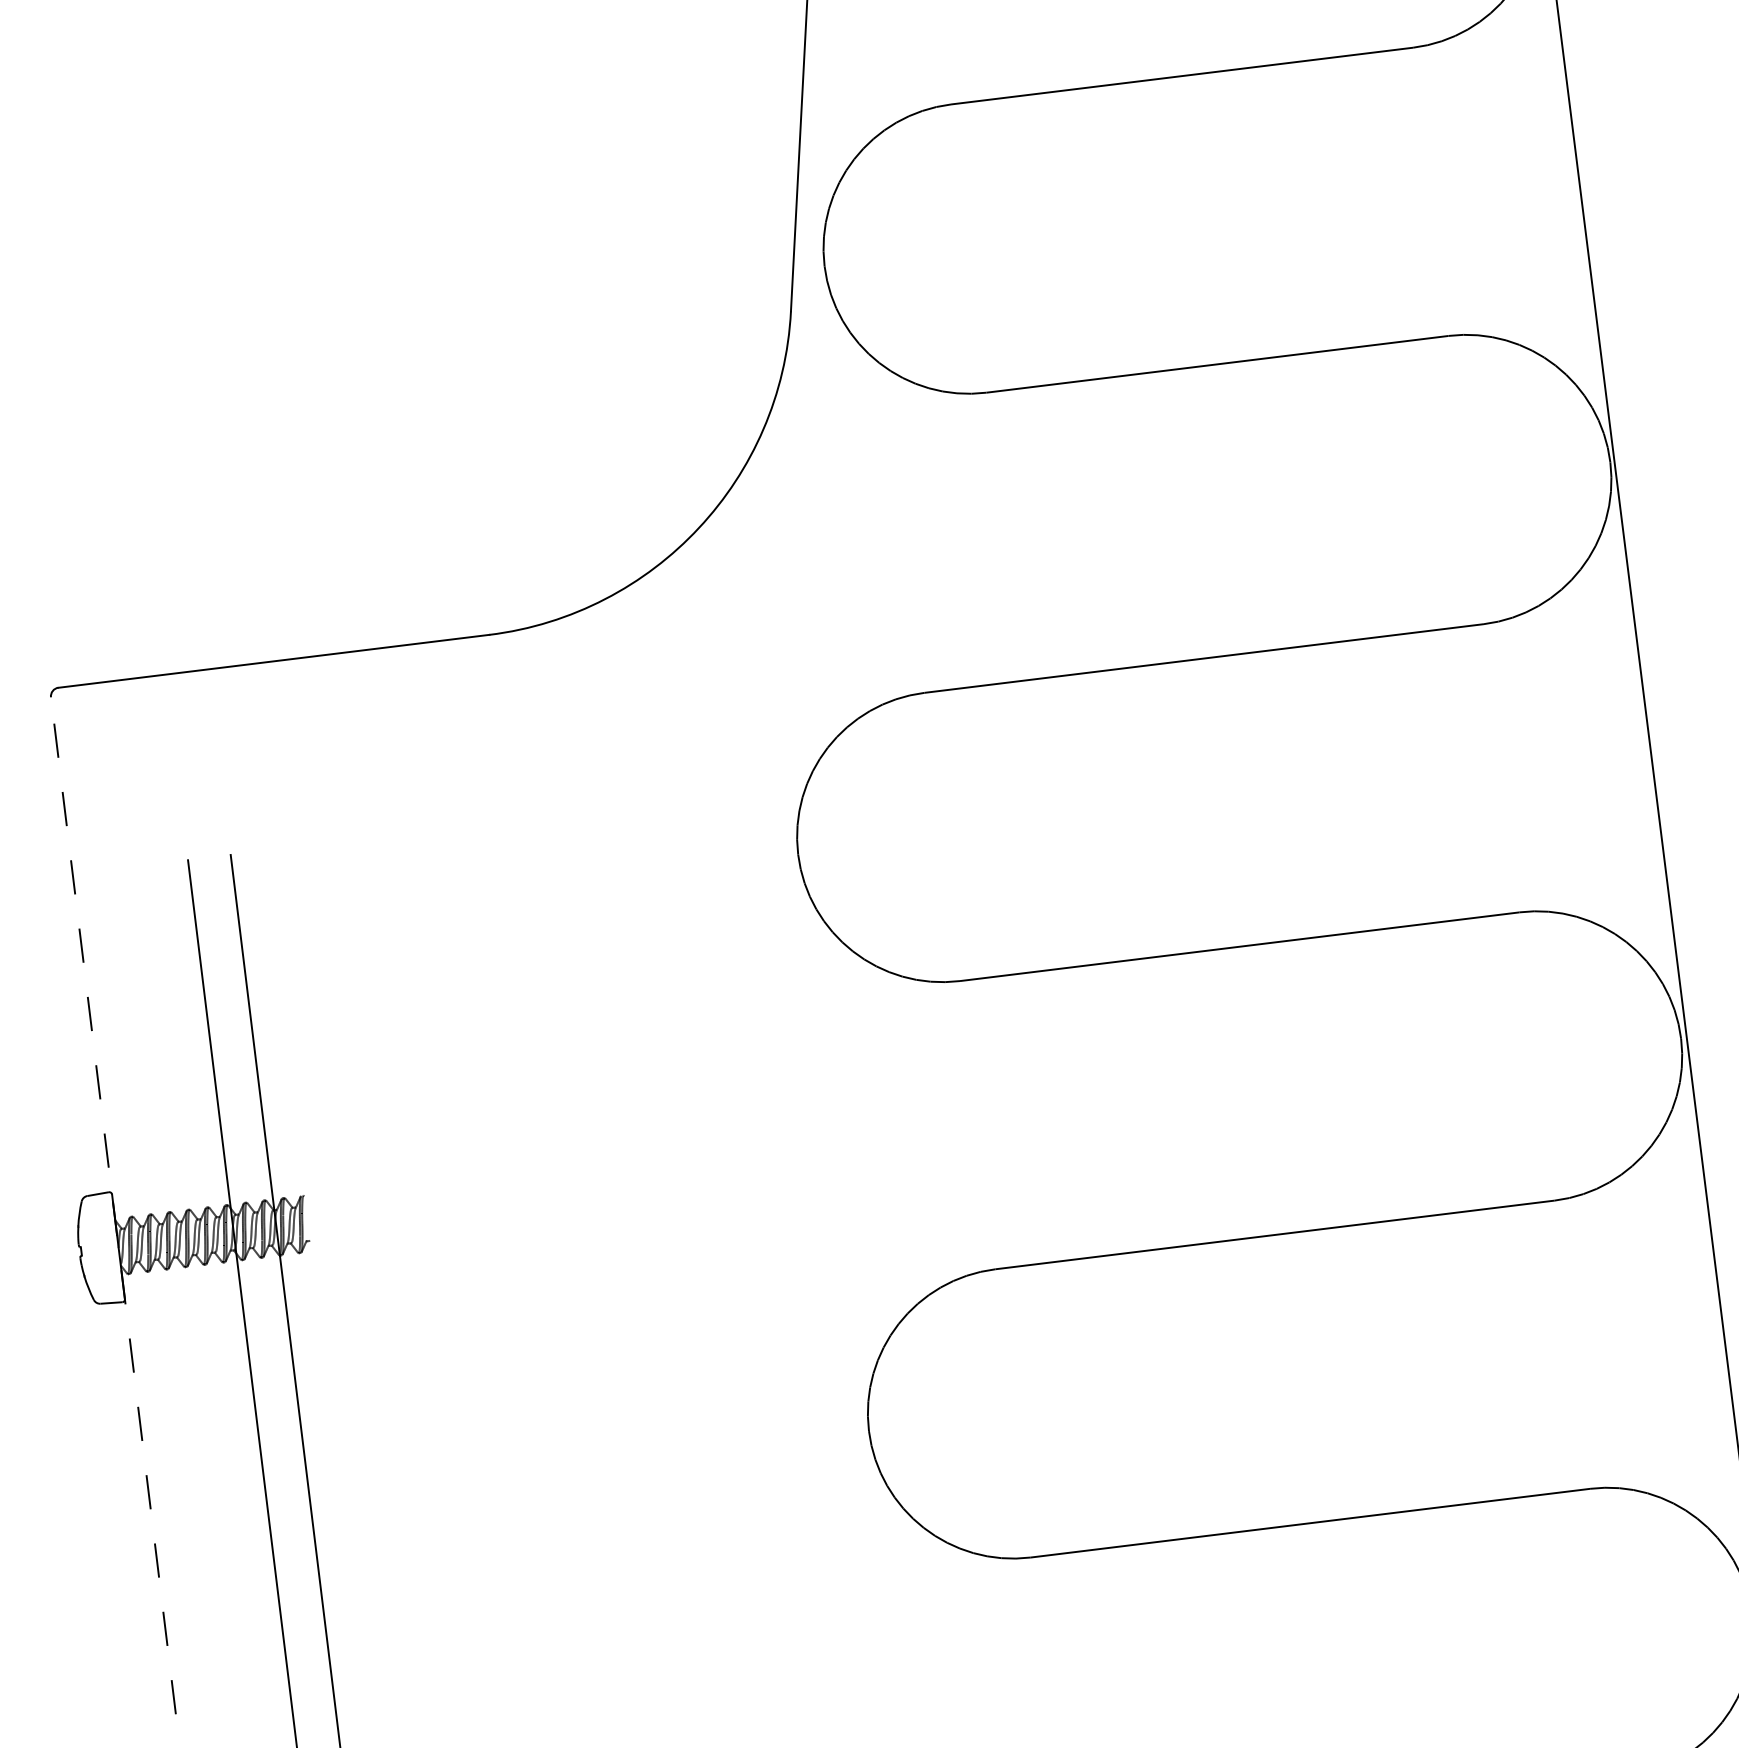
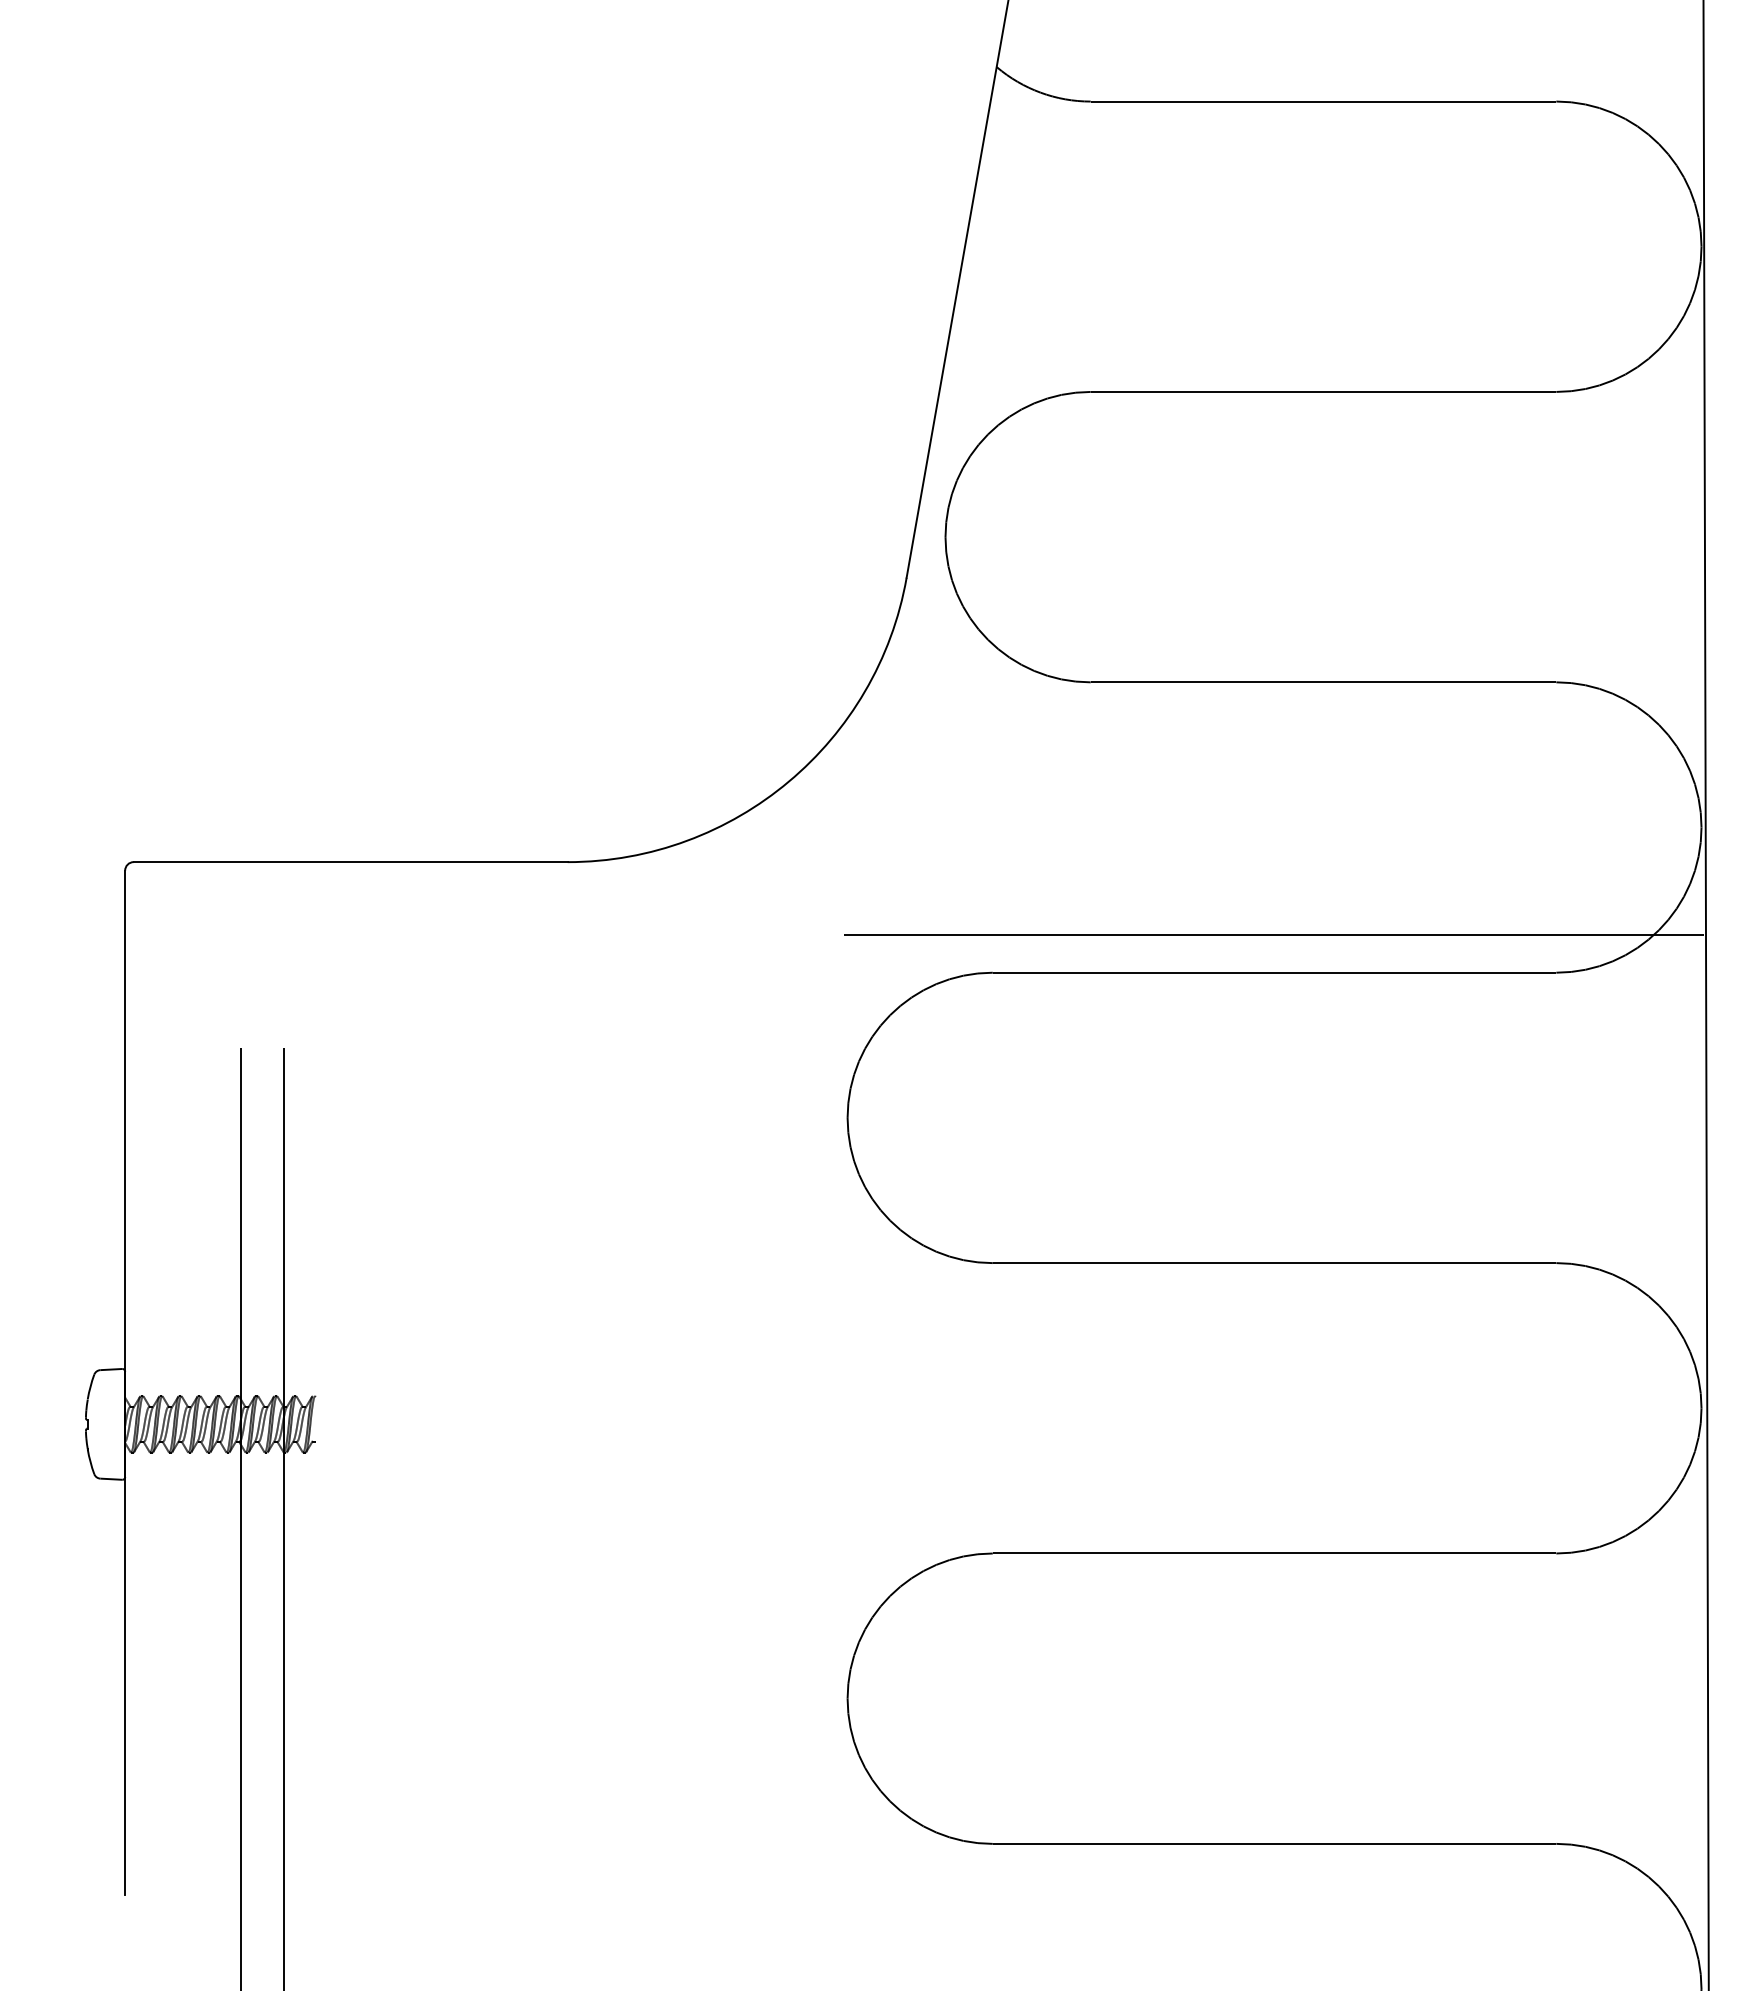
line: (1198, 621) -> (1273, 935), added
line: (113, 1205) -> (125, 1382), dashed -> solid

